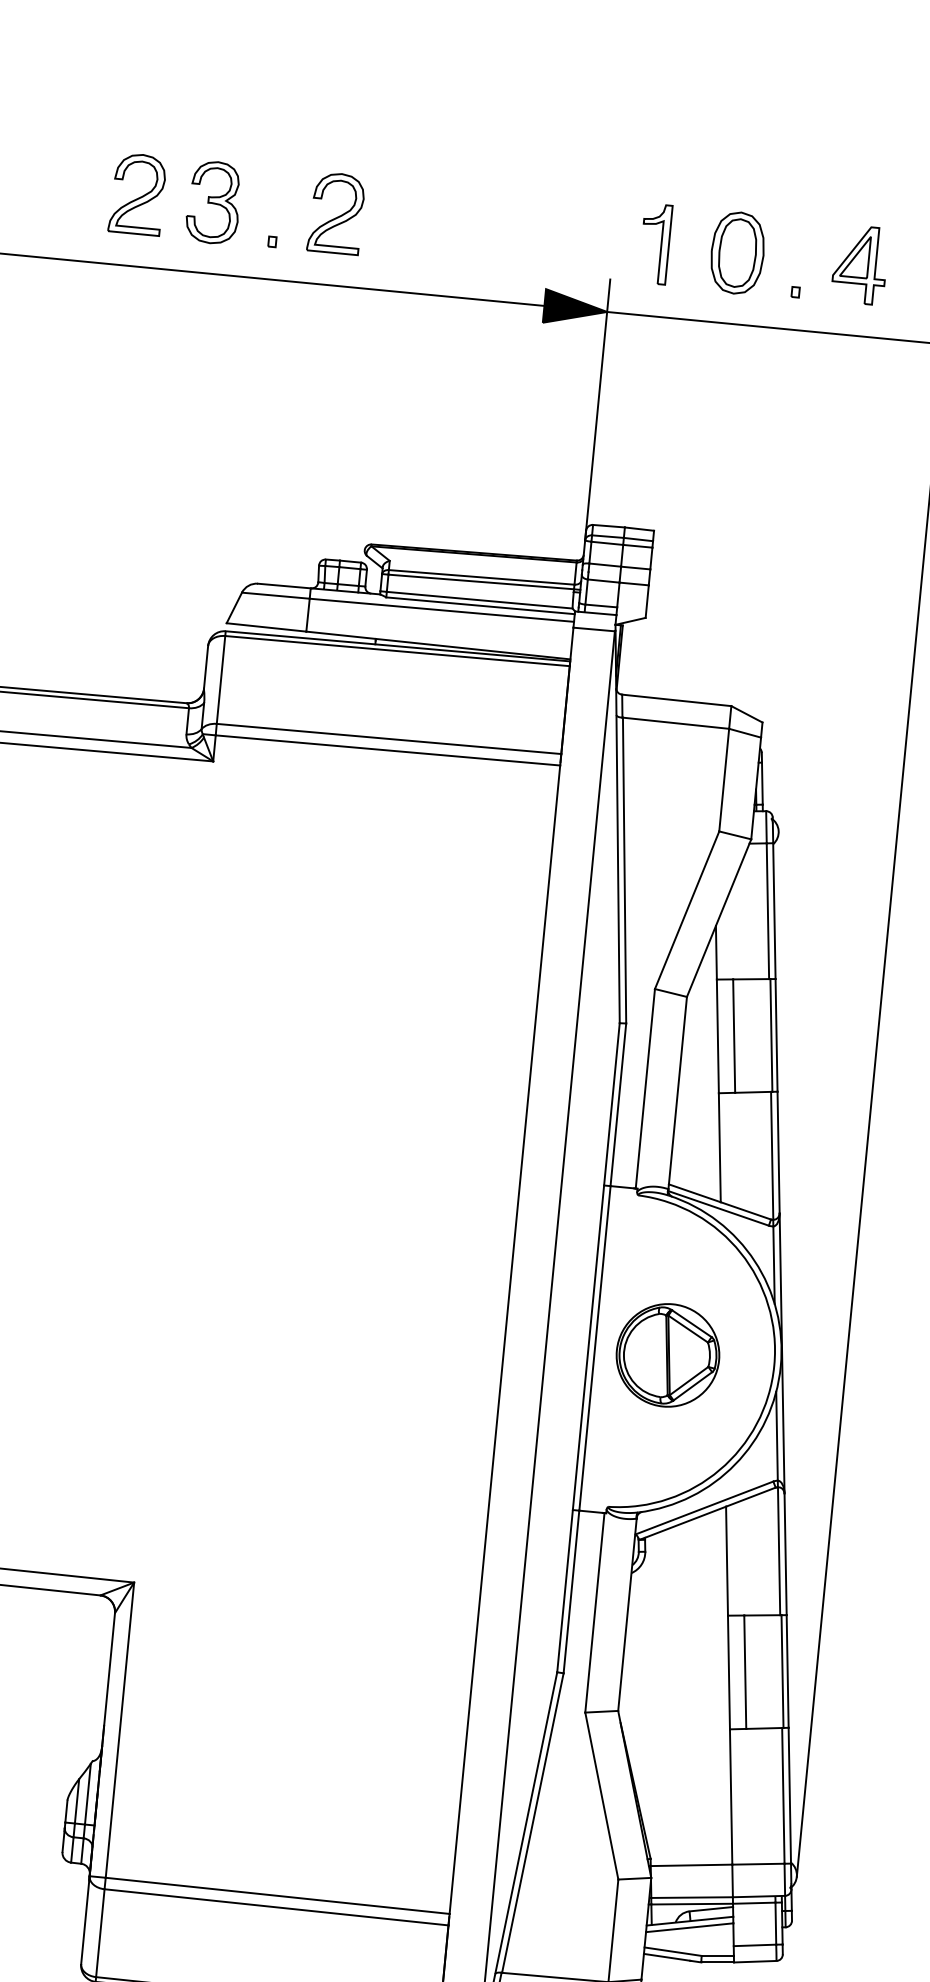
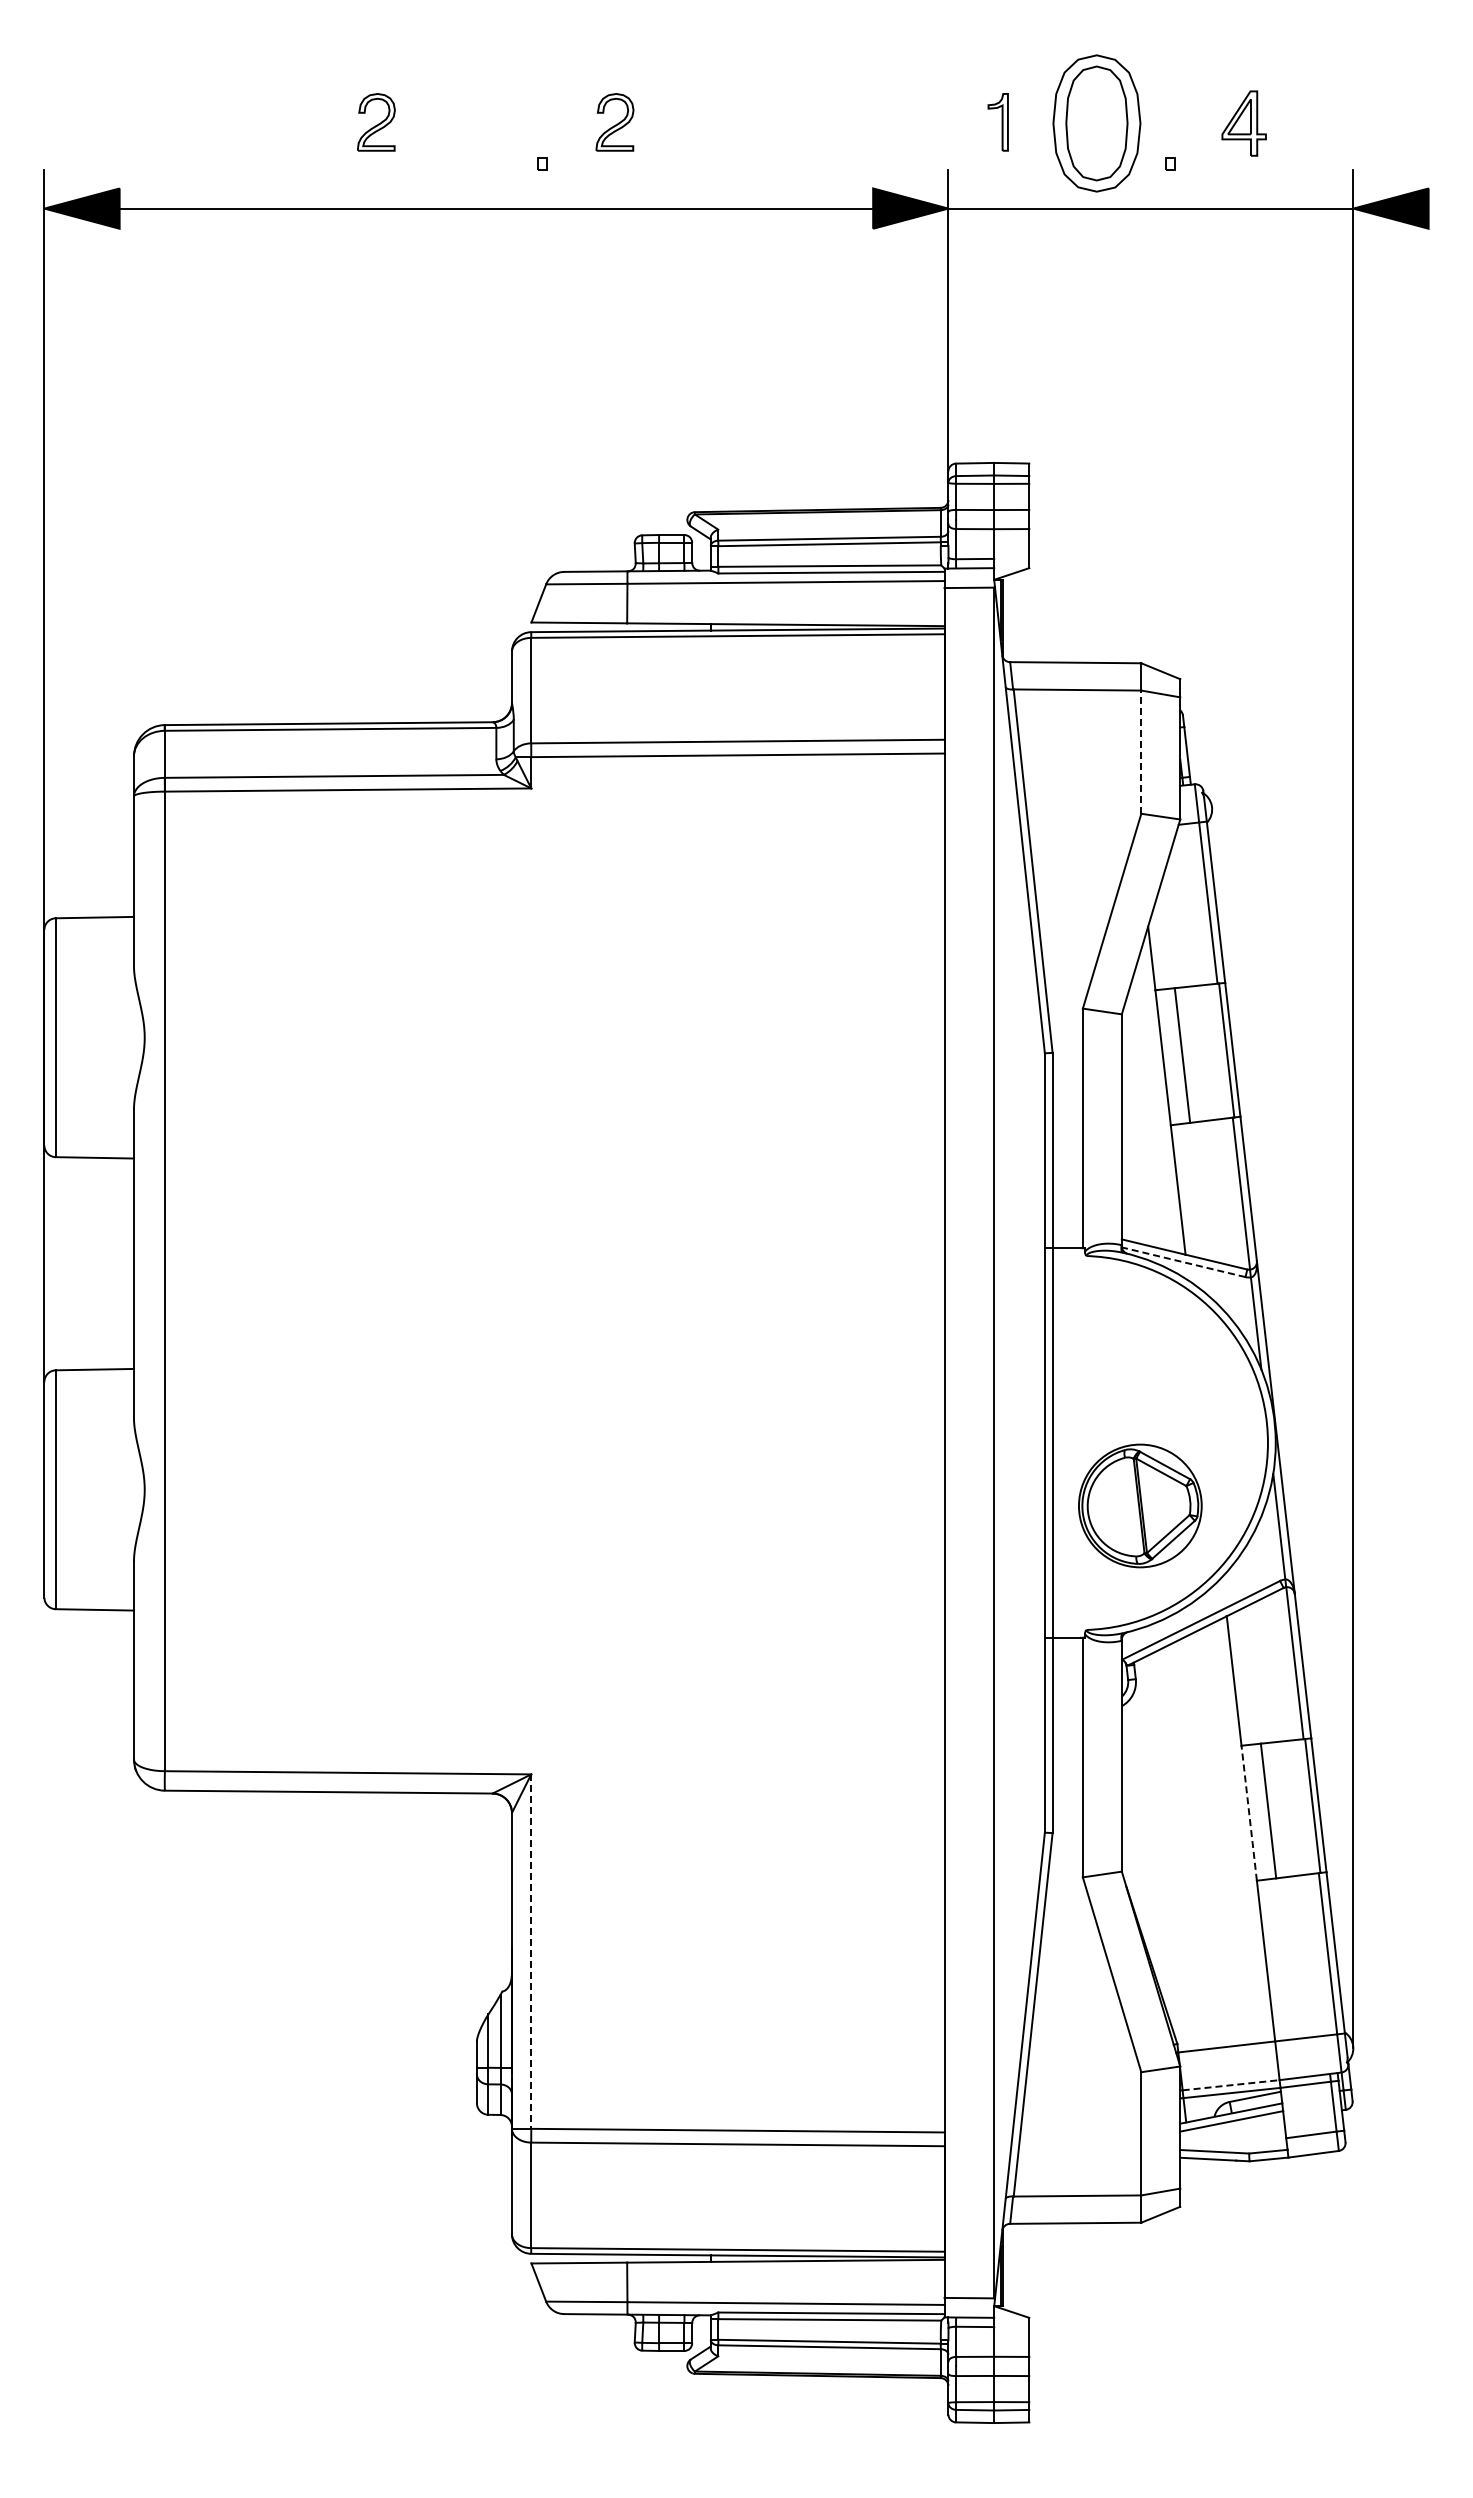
part: (137, 194) -> (376, 122), size x0.6
part: (213, 202) -> (467, 123), removed
part: (335, 213) -> (614, 122), size x0.6
part: (655, 244) -> (998, 122), size x0.6
part: (737, 252) -> (1096, 123), size x1.4
part: (860, 264) -> (1244, 123), size x0.7
line: (724, 780) -> (1141, 752), solid -> dashed
line: (718, 1208) -> (1183, 1262), solid -> dashed
part: (668, 1355) -> (1140, 1505), moved
line: (729, 1672) -> (1249, 1813), solid -> dashed
line: (120, 1730) -> (531, 1952), solid -> dashed
line: (692, 1897) -> (1231, 2085), solid -> dashed

